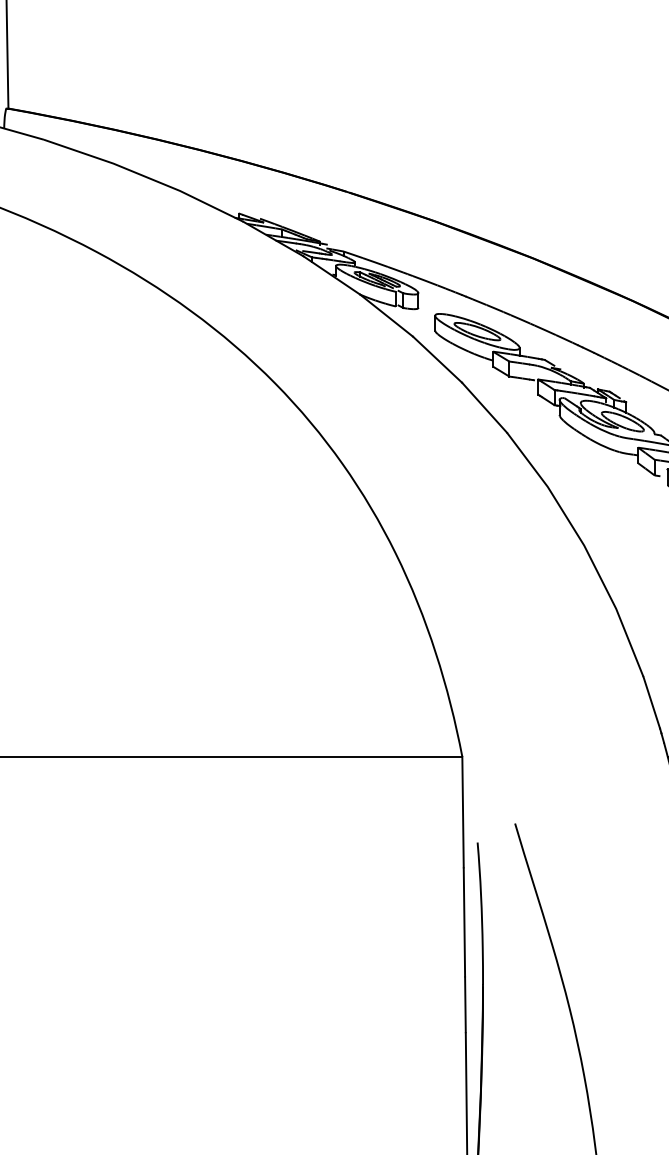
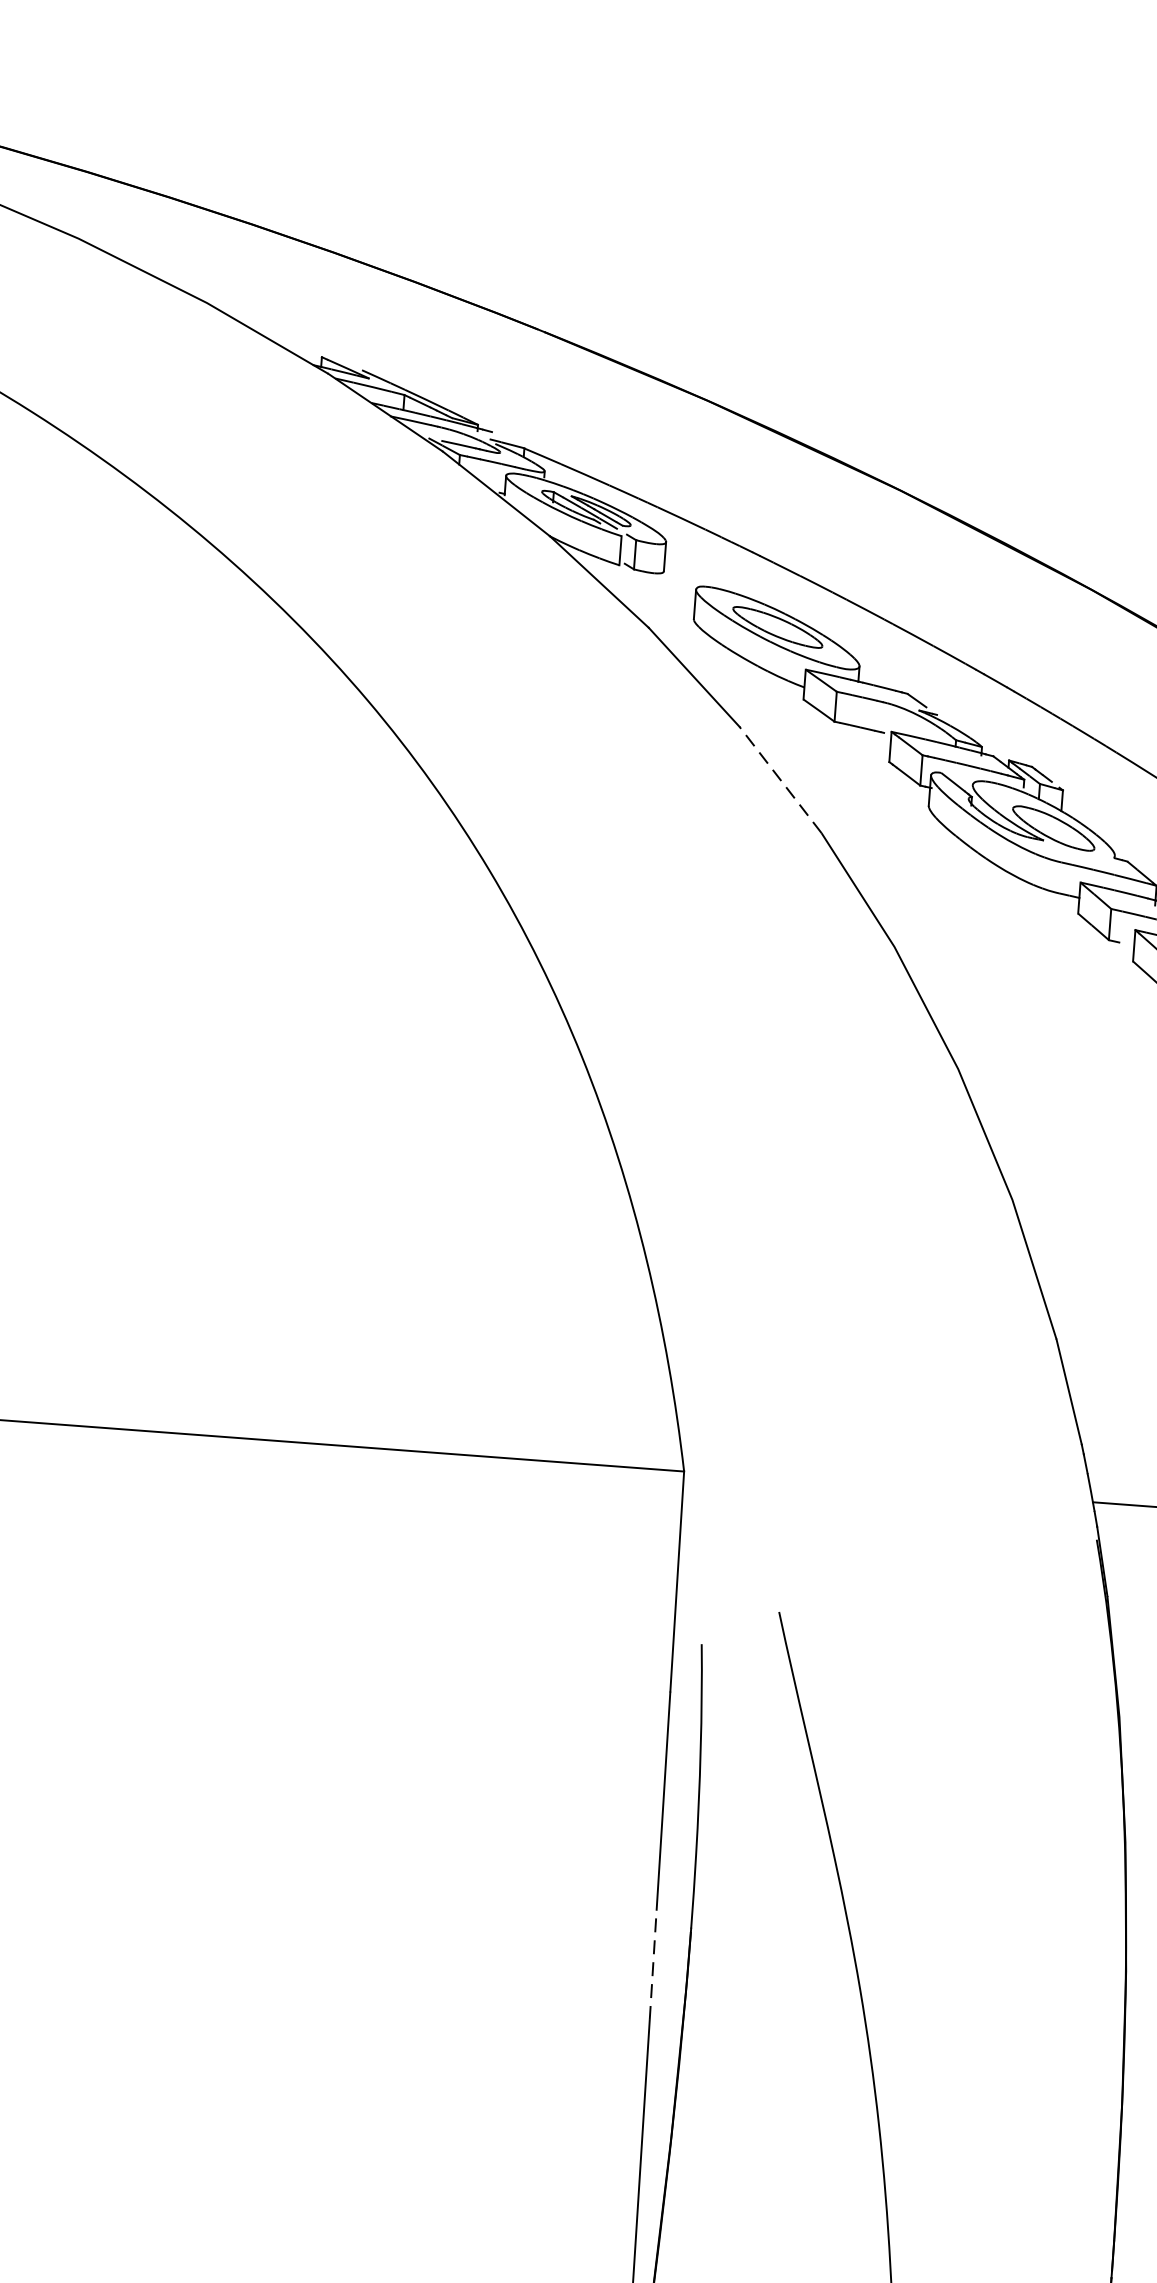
line: (484, 407) -> (780, 779), solid -> dashed
line: (465, 1004) -> (653, 1964), solid -> dashed

